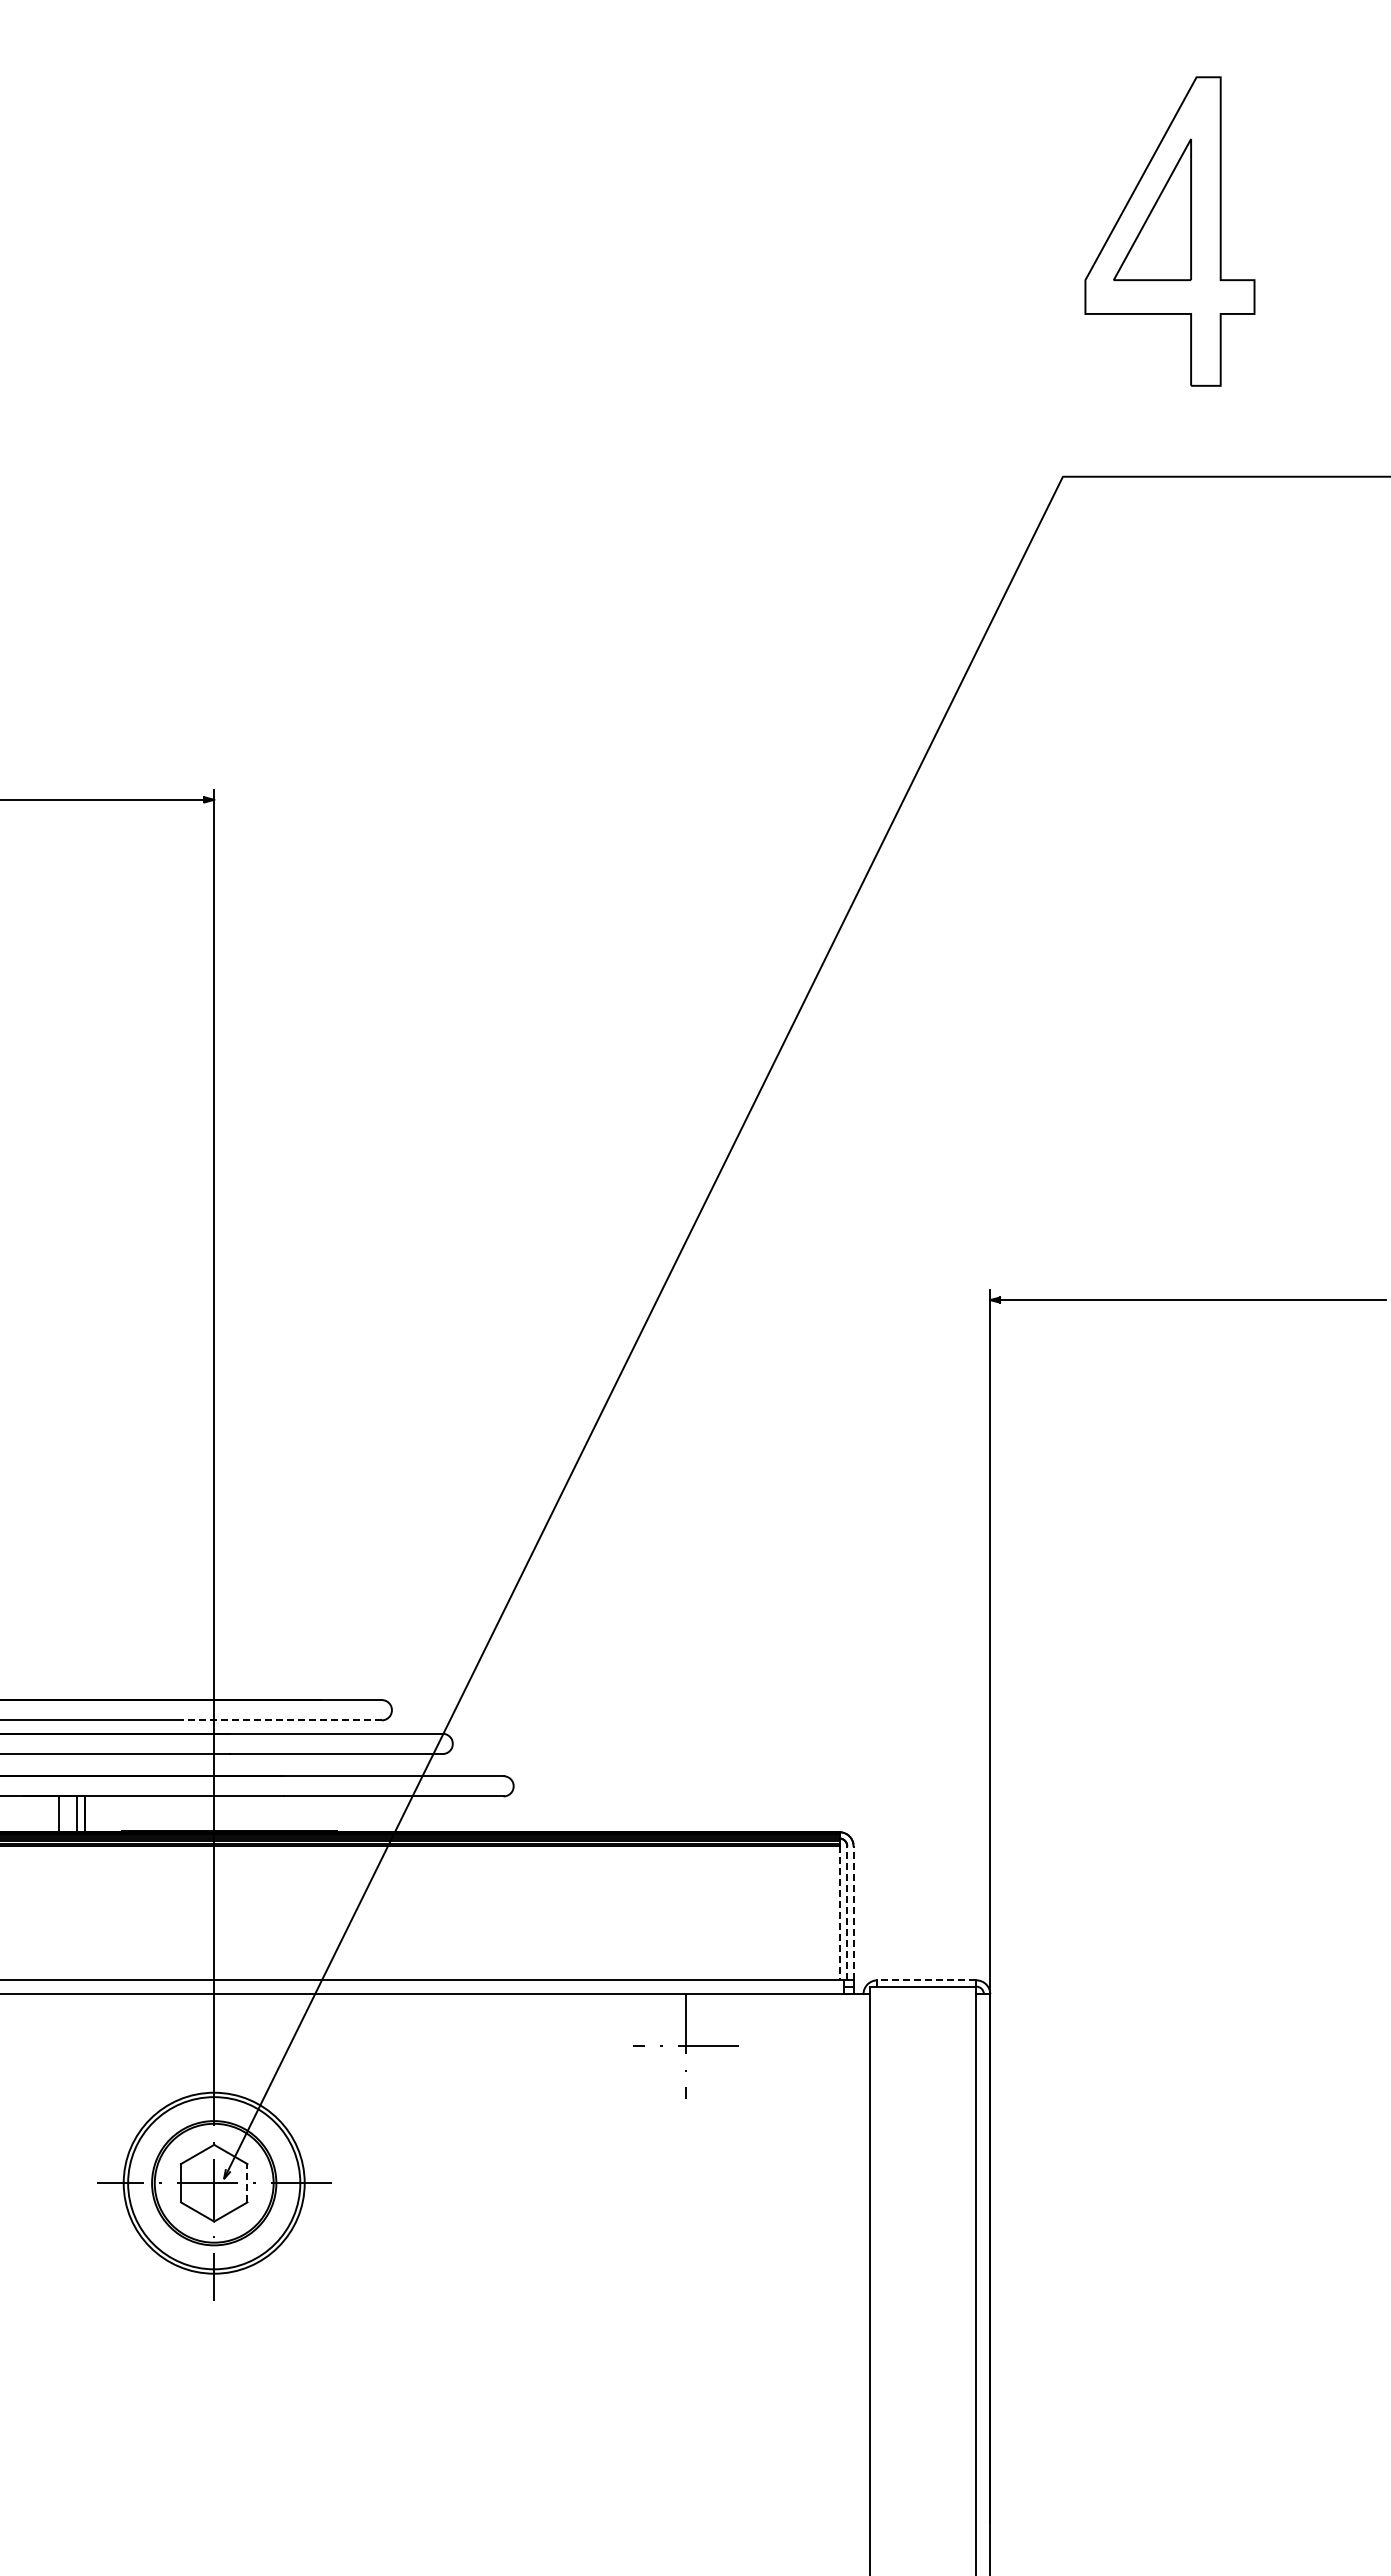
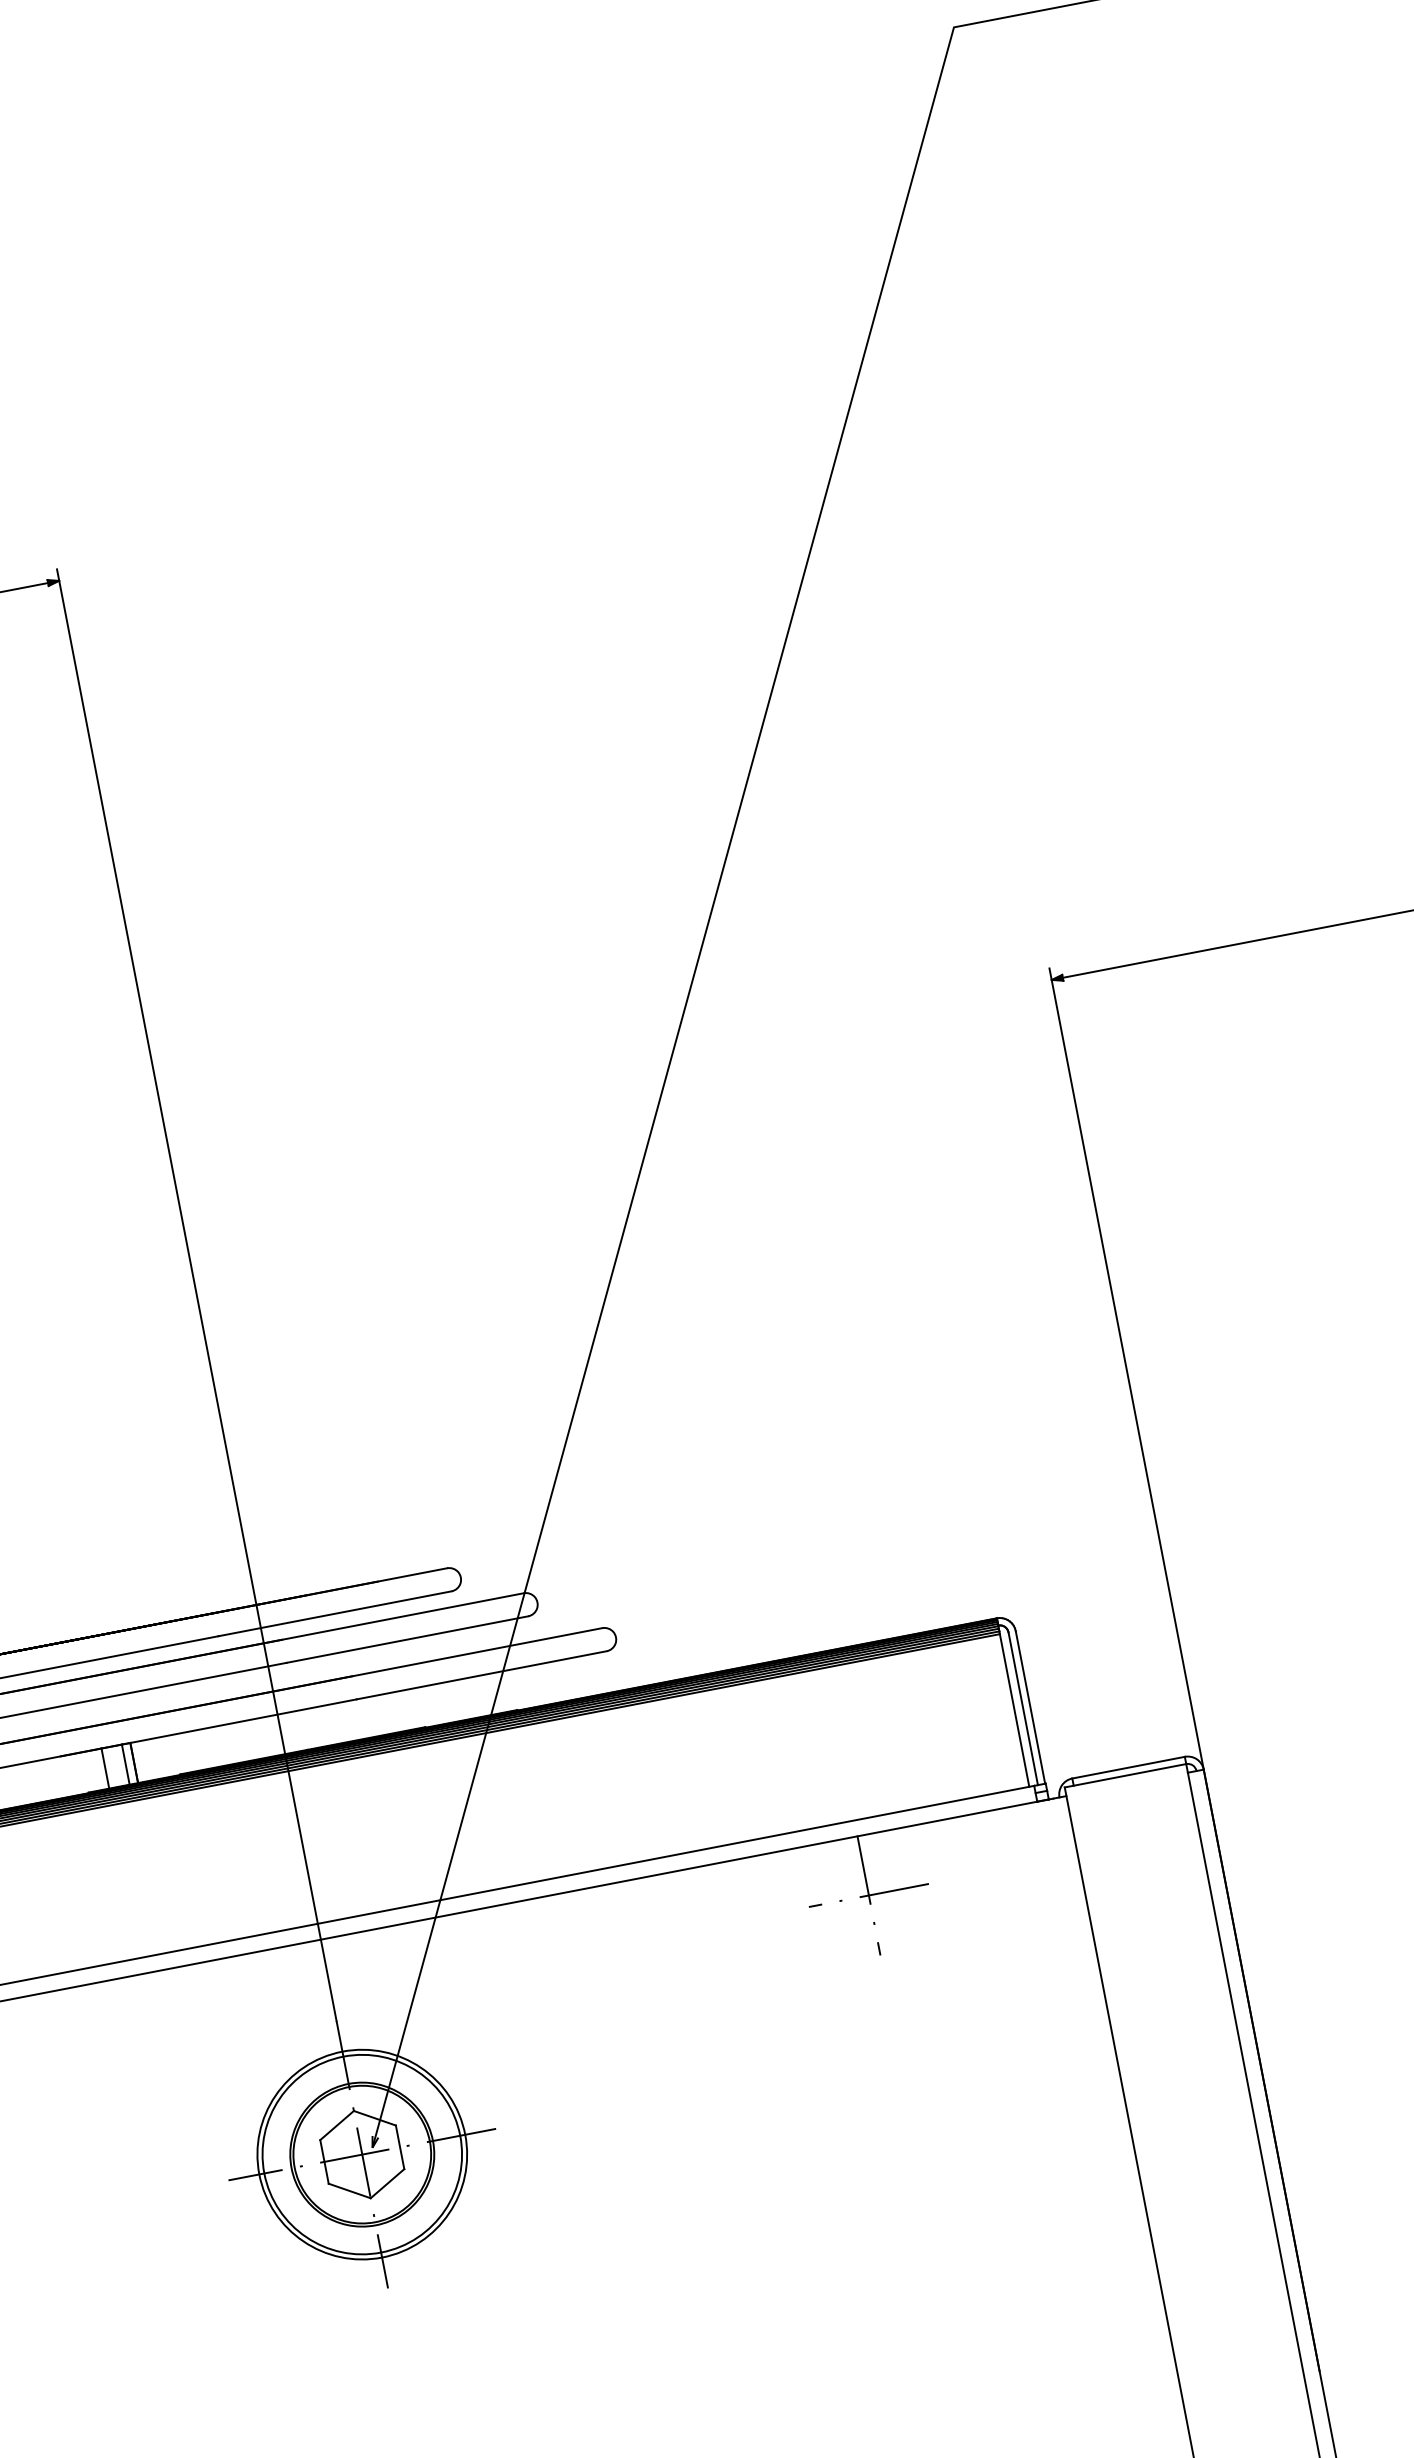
line: (279, 1720) -> (335, 1613), dashed -> solid
line: (847, 1912) -> (1023, 1707), dashed -> solid
line: (853, 1912) -> (1030, 1706), dashed -> solid
line: (839, 1913) -> (1014, 1710), dashed -> solid
line: (926, 1980) -> (1128, 1767), dashed -> solid
line: (247, 2182) -> (399, 2146), dashed -> solid

